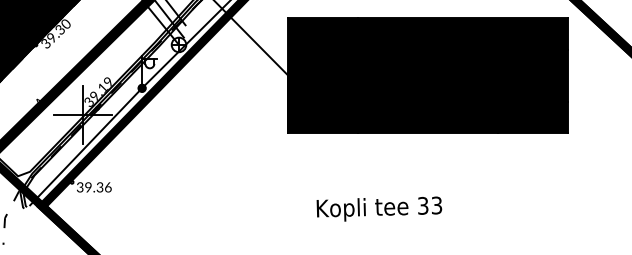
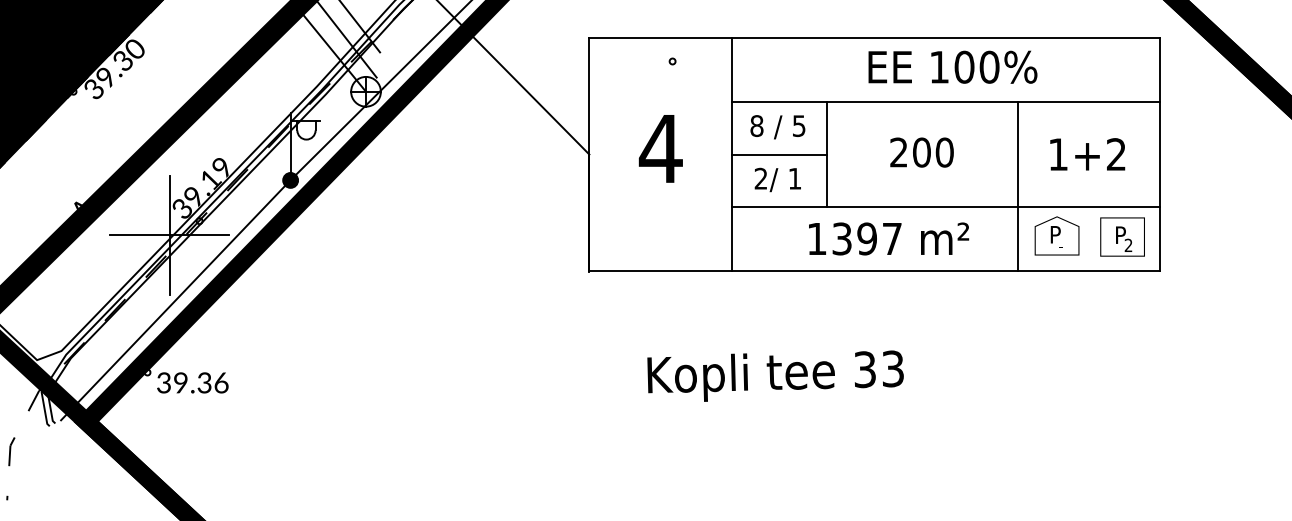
hatch: (427, 75) -> (873, 154), removed
text: (379, 208) -> (775, 374), moved

